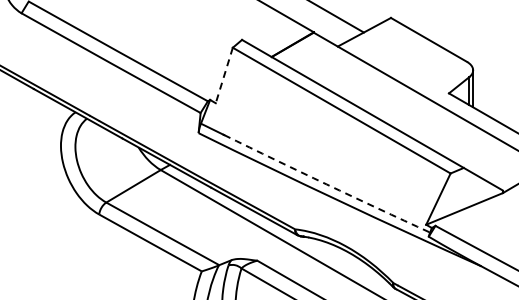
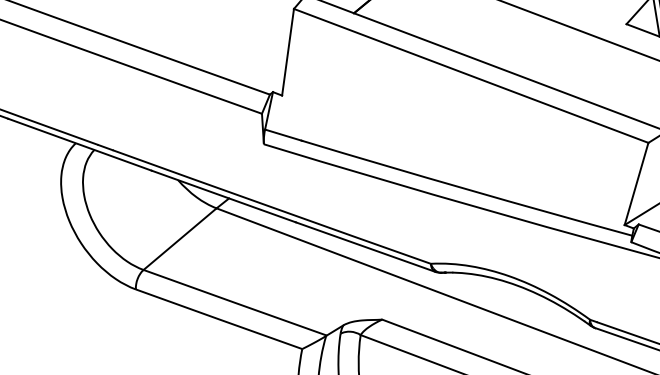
line: (224, 75) -> (288, 52), dashed -> solid
arc: (326, 184) -> (466, 189), dashed -> solid

